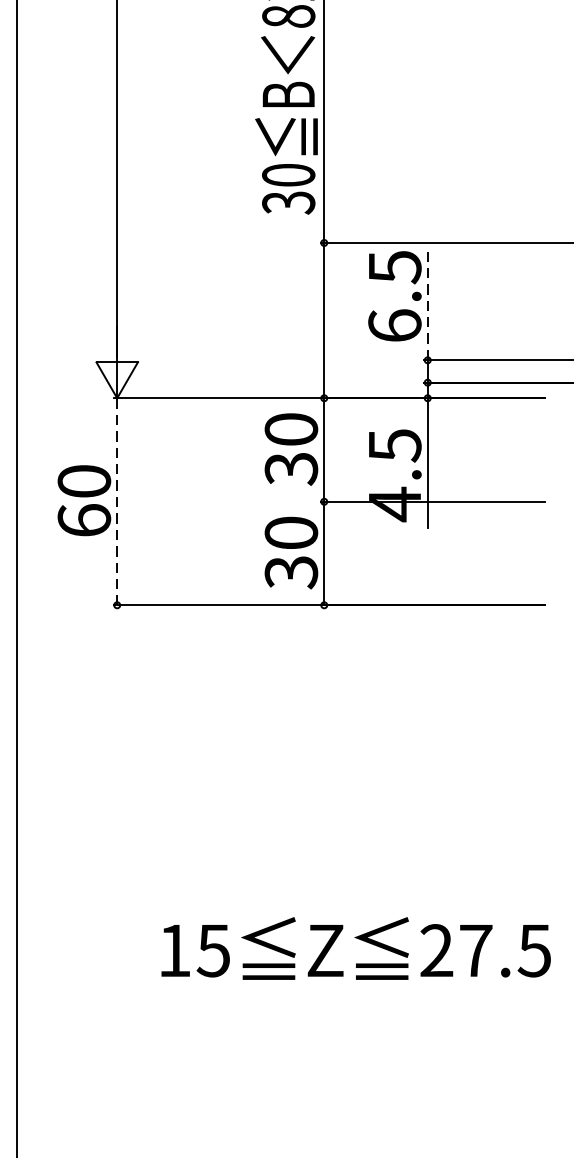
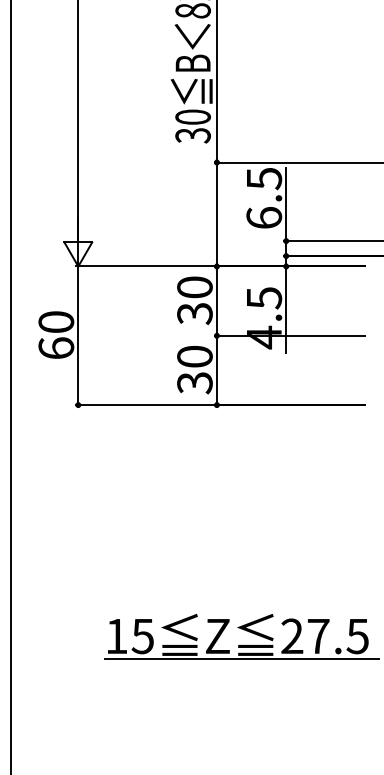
line: (428, 305) -> (286, 204), dashed -> solid
line: (117, 502) -> (78, 336), dashed -> solid
line: (360, 985) -> (241, 659), added

